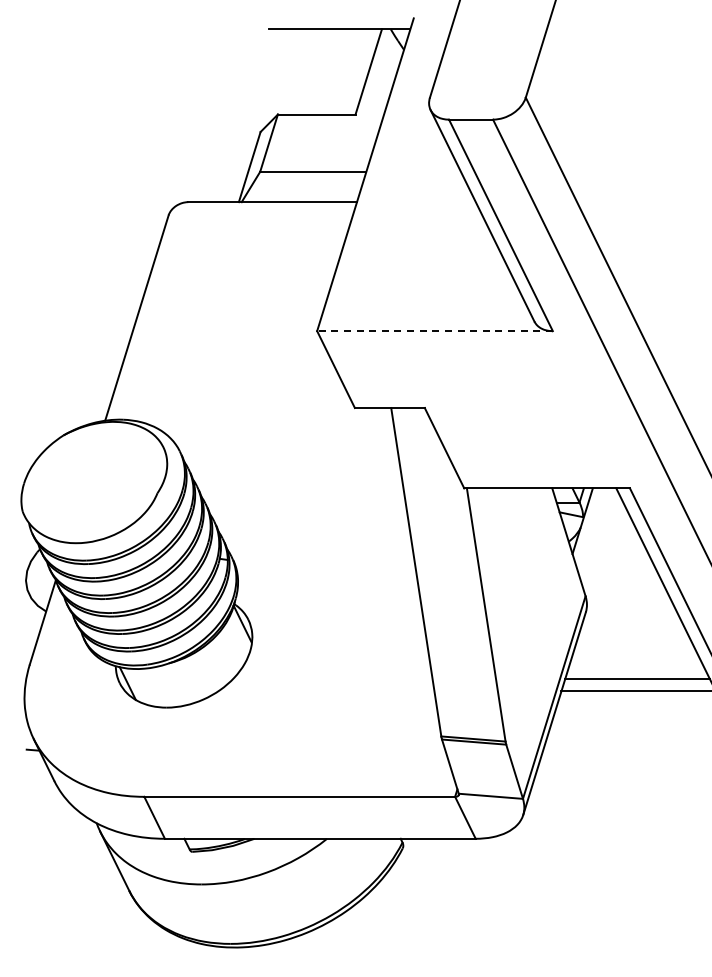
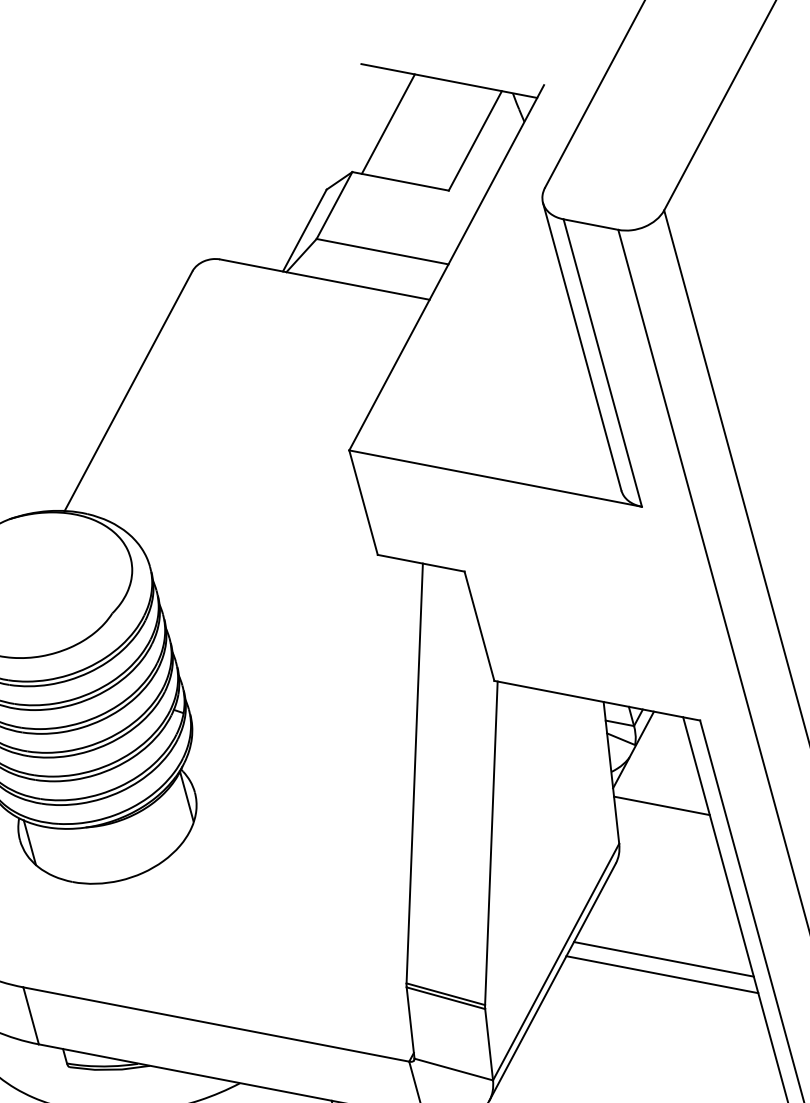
line: (298, 71) -> (388, 123), added
line: (435, 331) -> (496, 479), dashed -> solid
line: (612, 560) -> (661, 805), added

